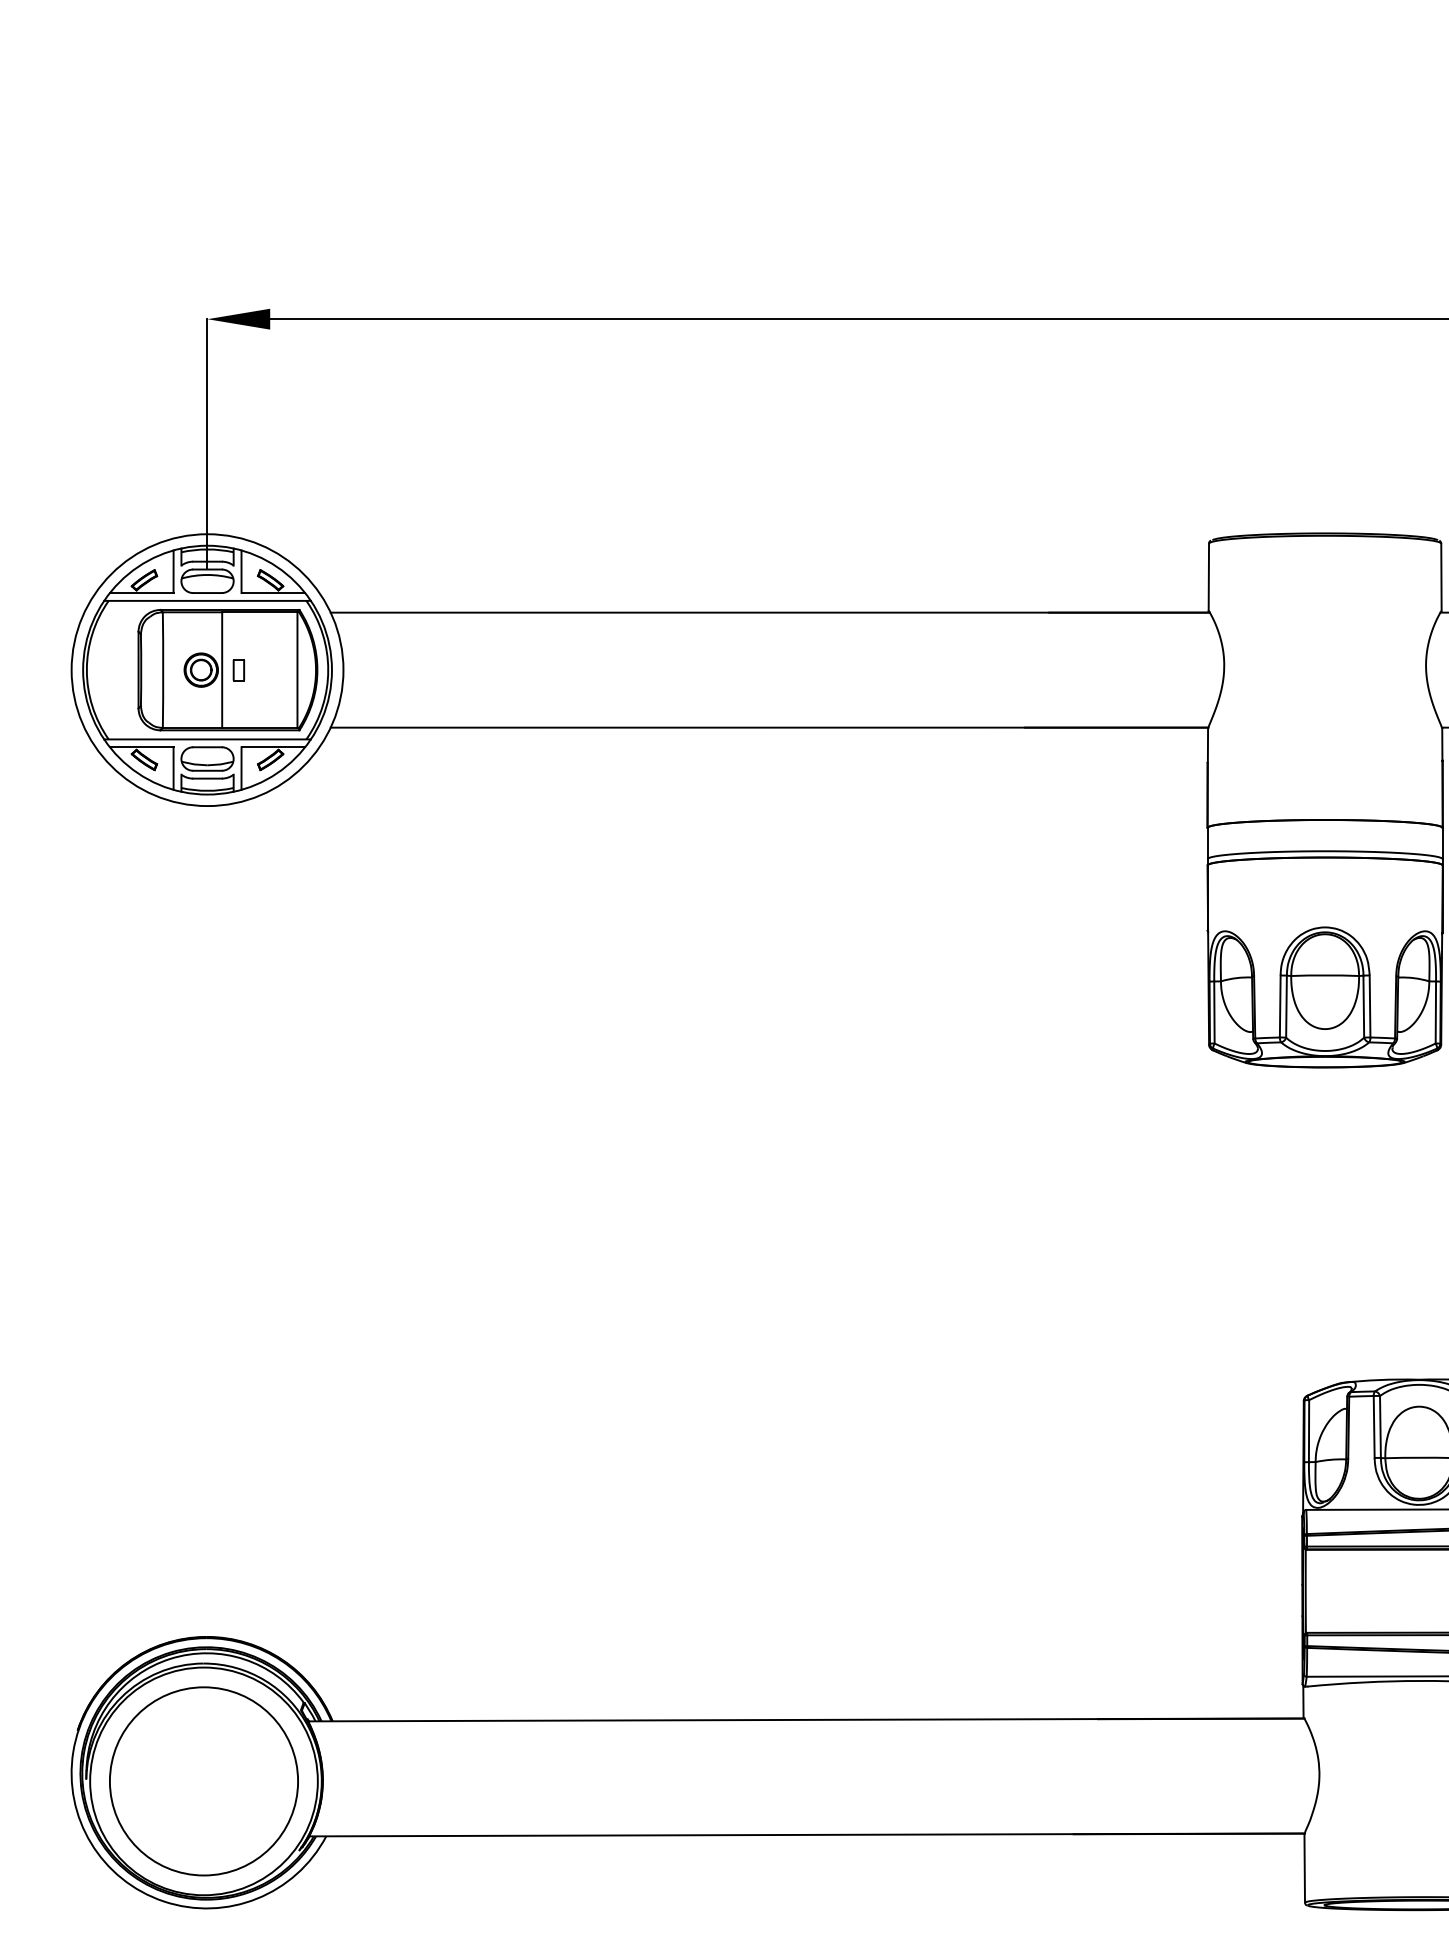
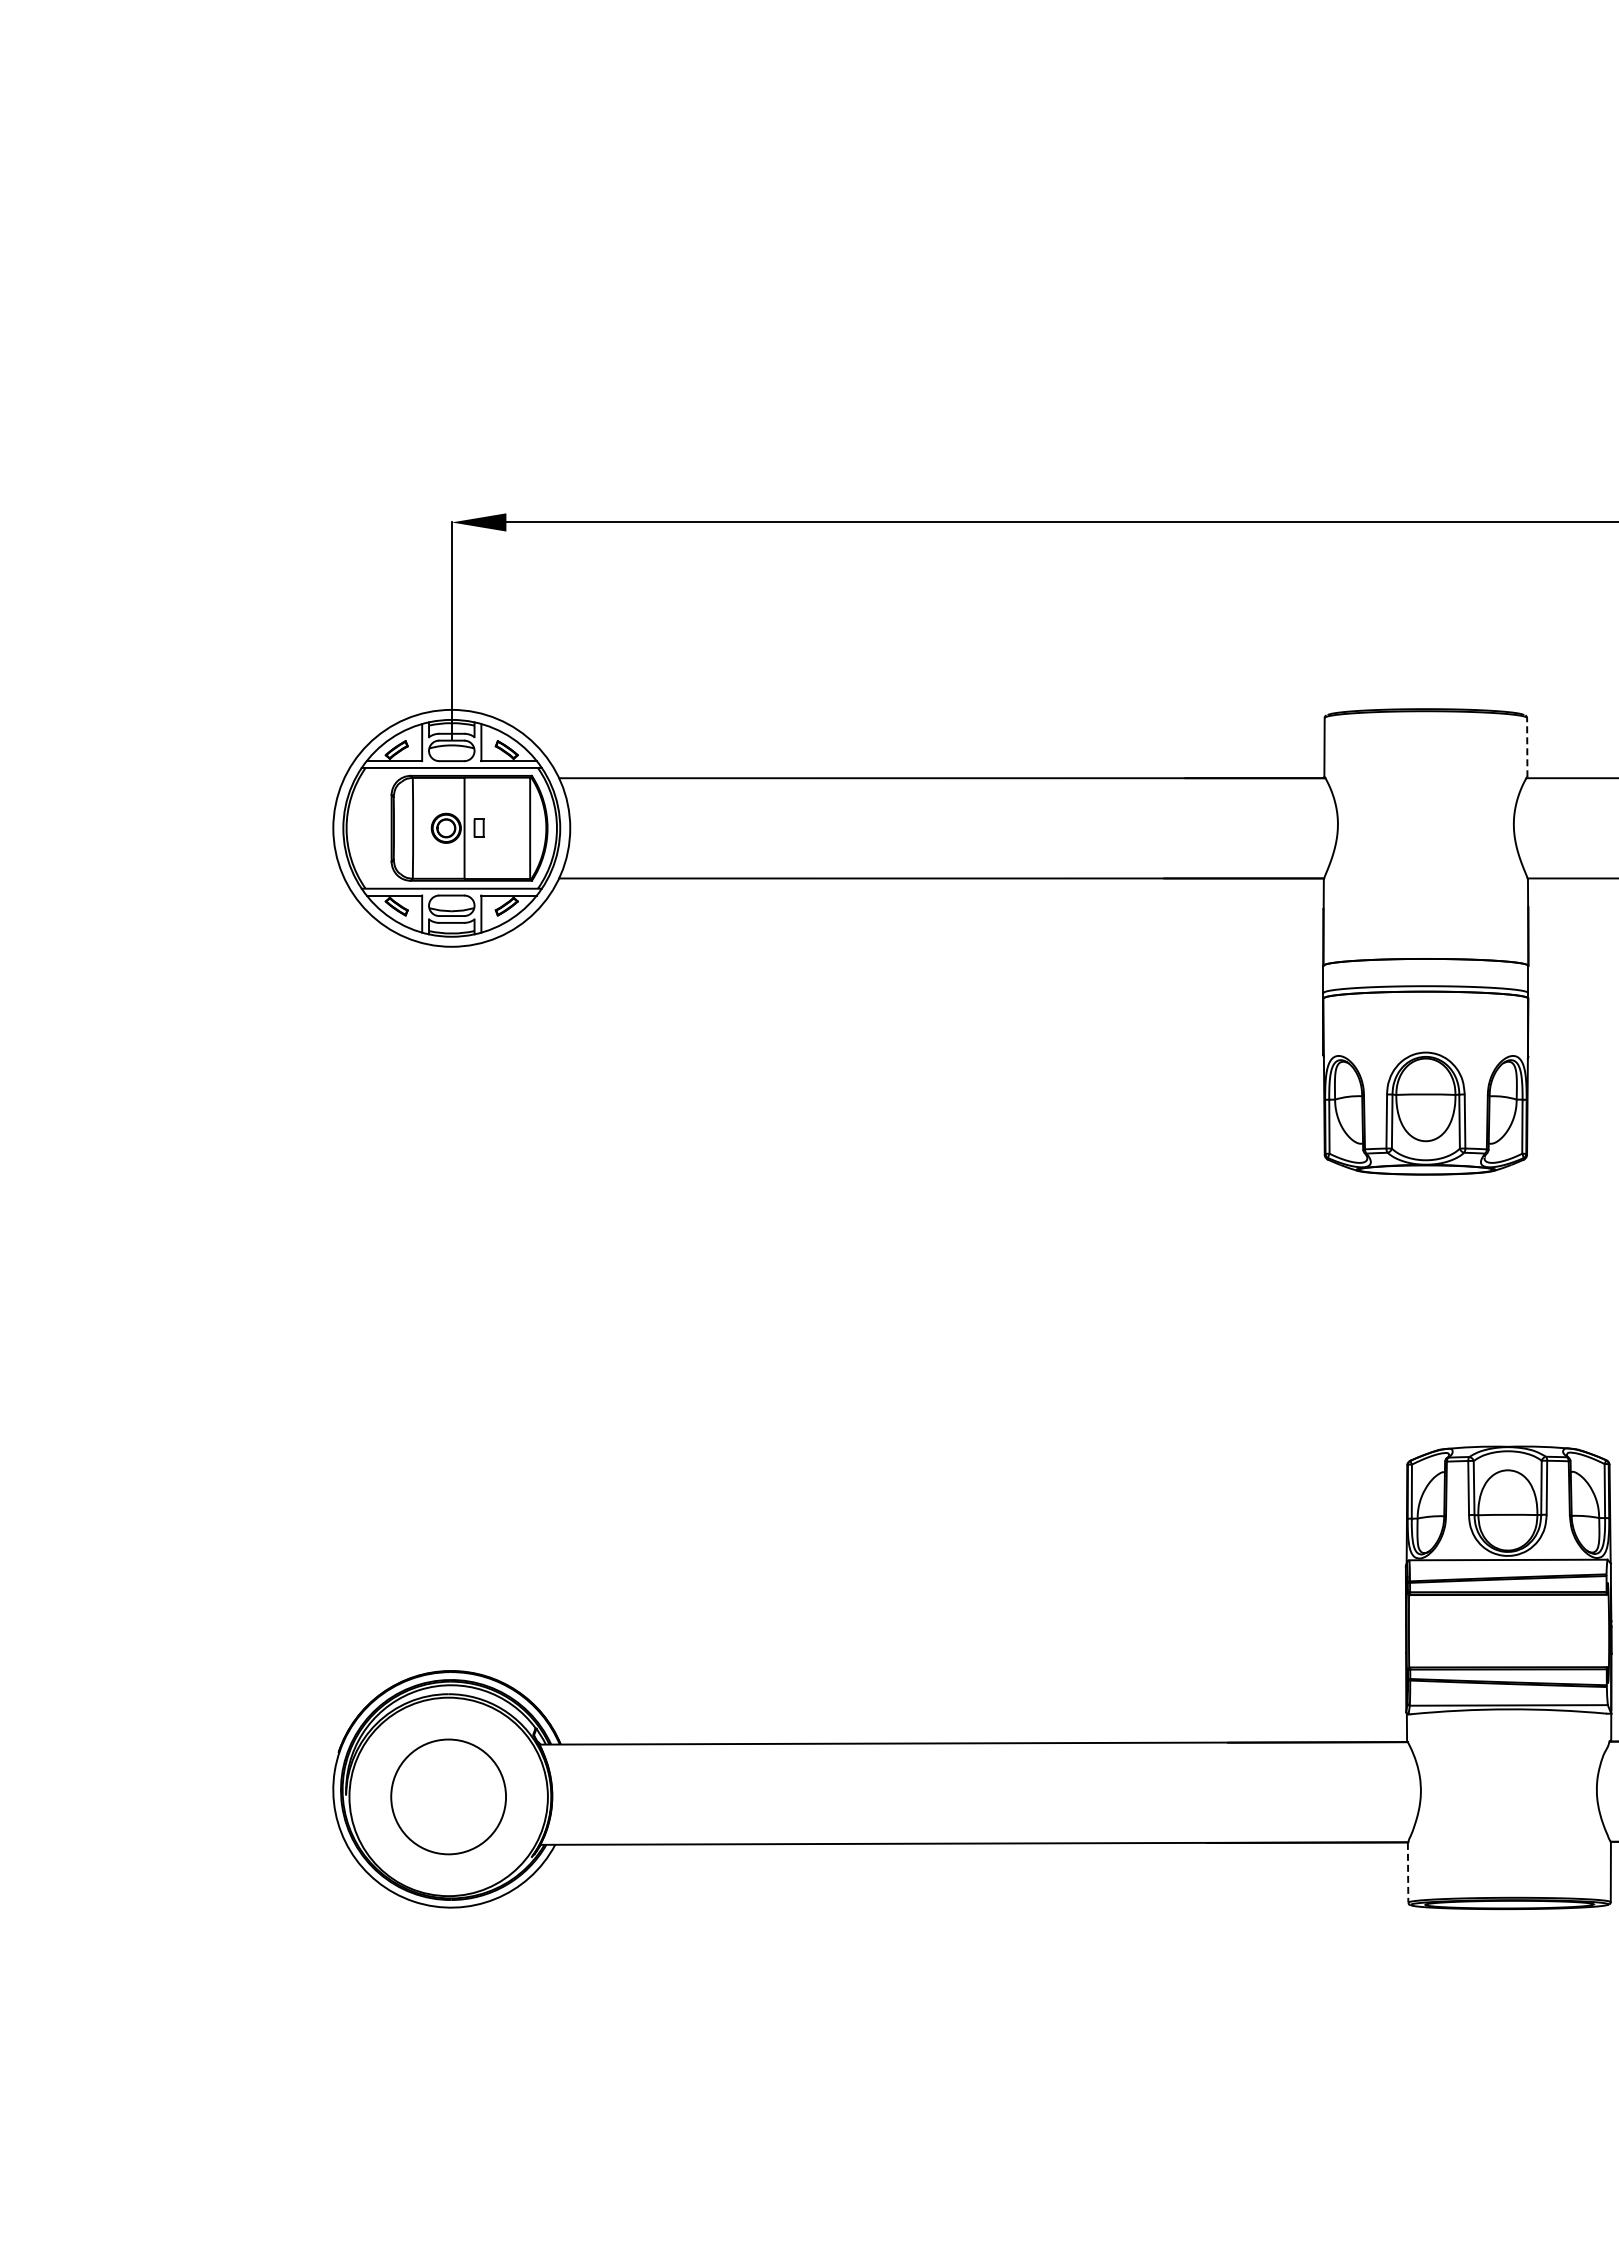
line: (1441, 577) -> (1527, 747), solid -> dashed
circle: (203, 1780) -> (448, 1796), size x0.7
line: (1305, 1868) -> (1408, 1872), solid -> dashed

